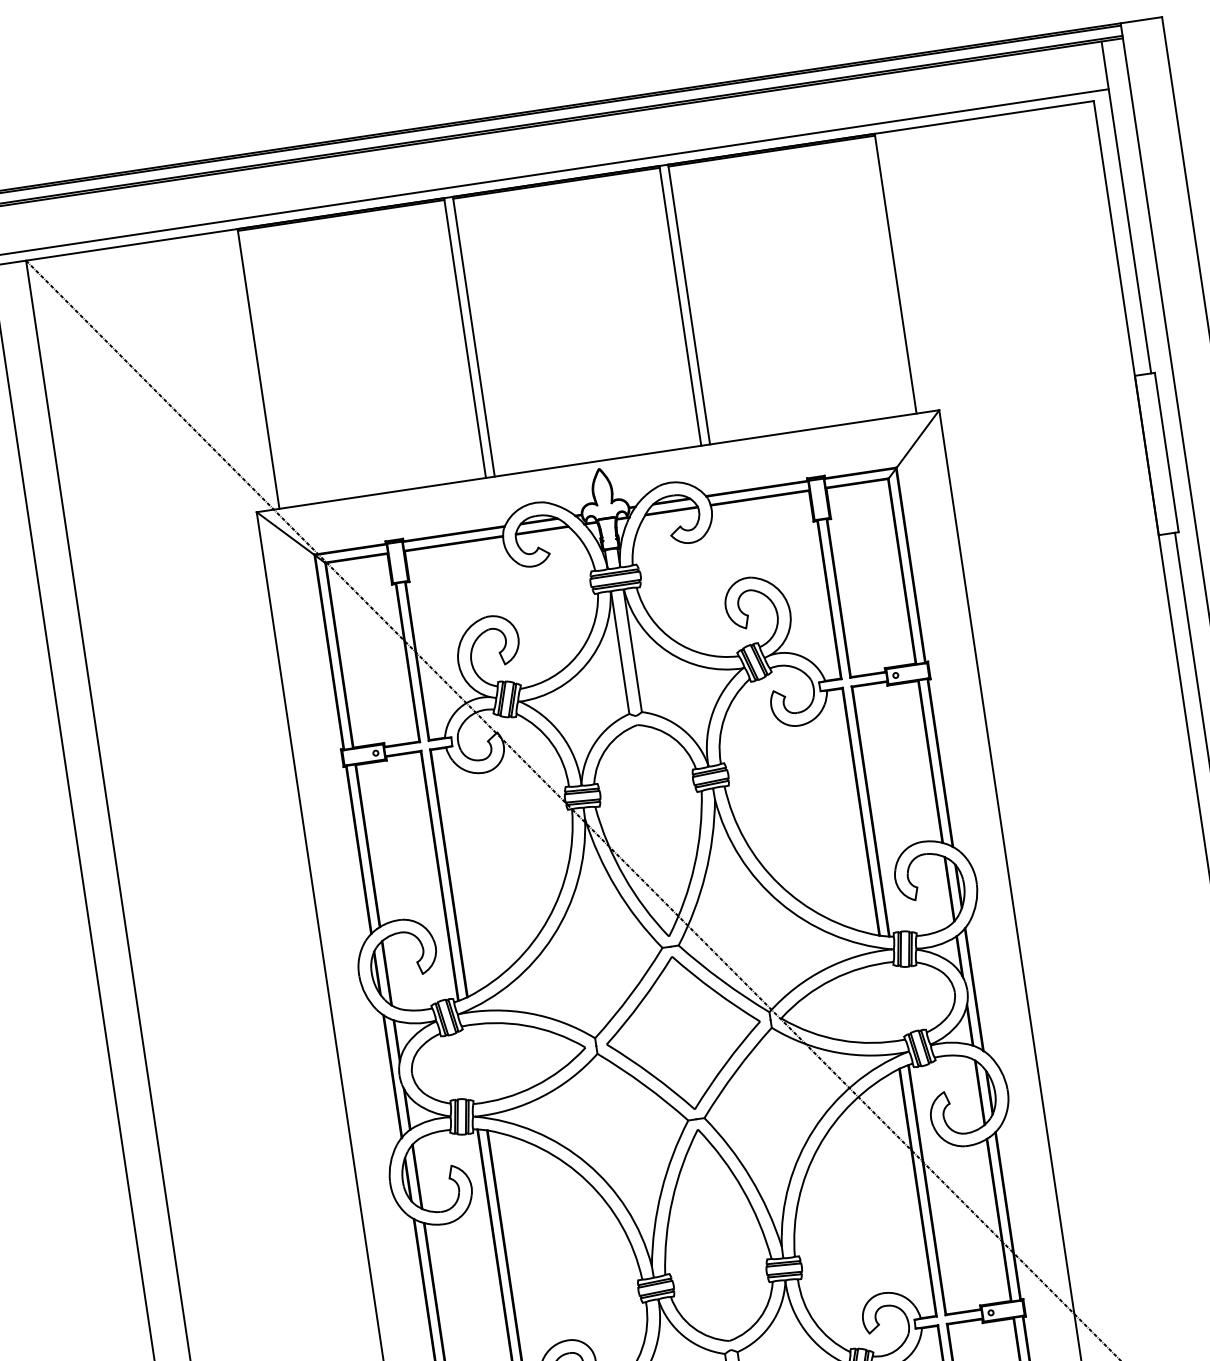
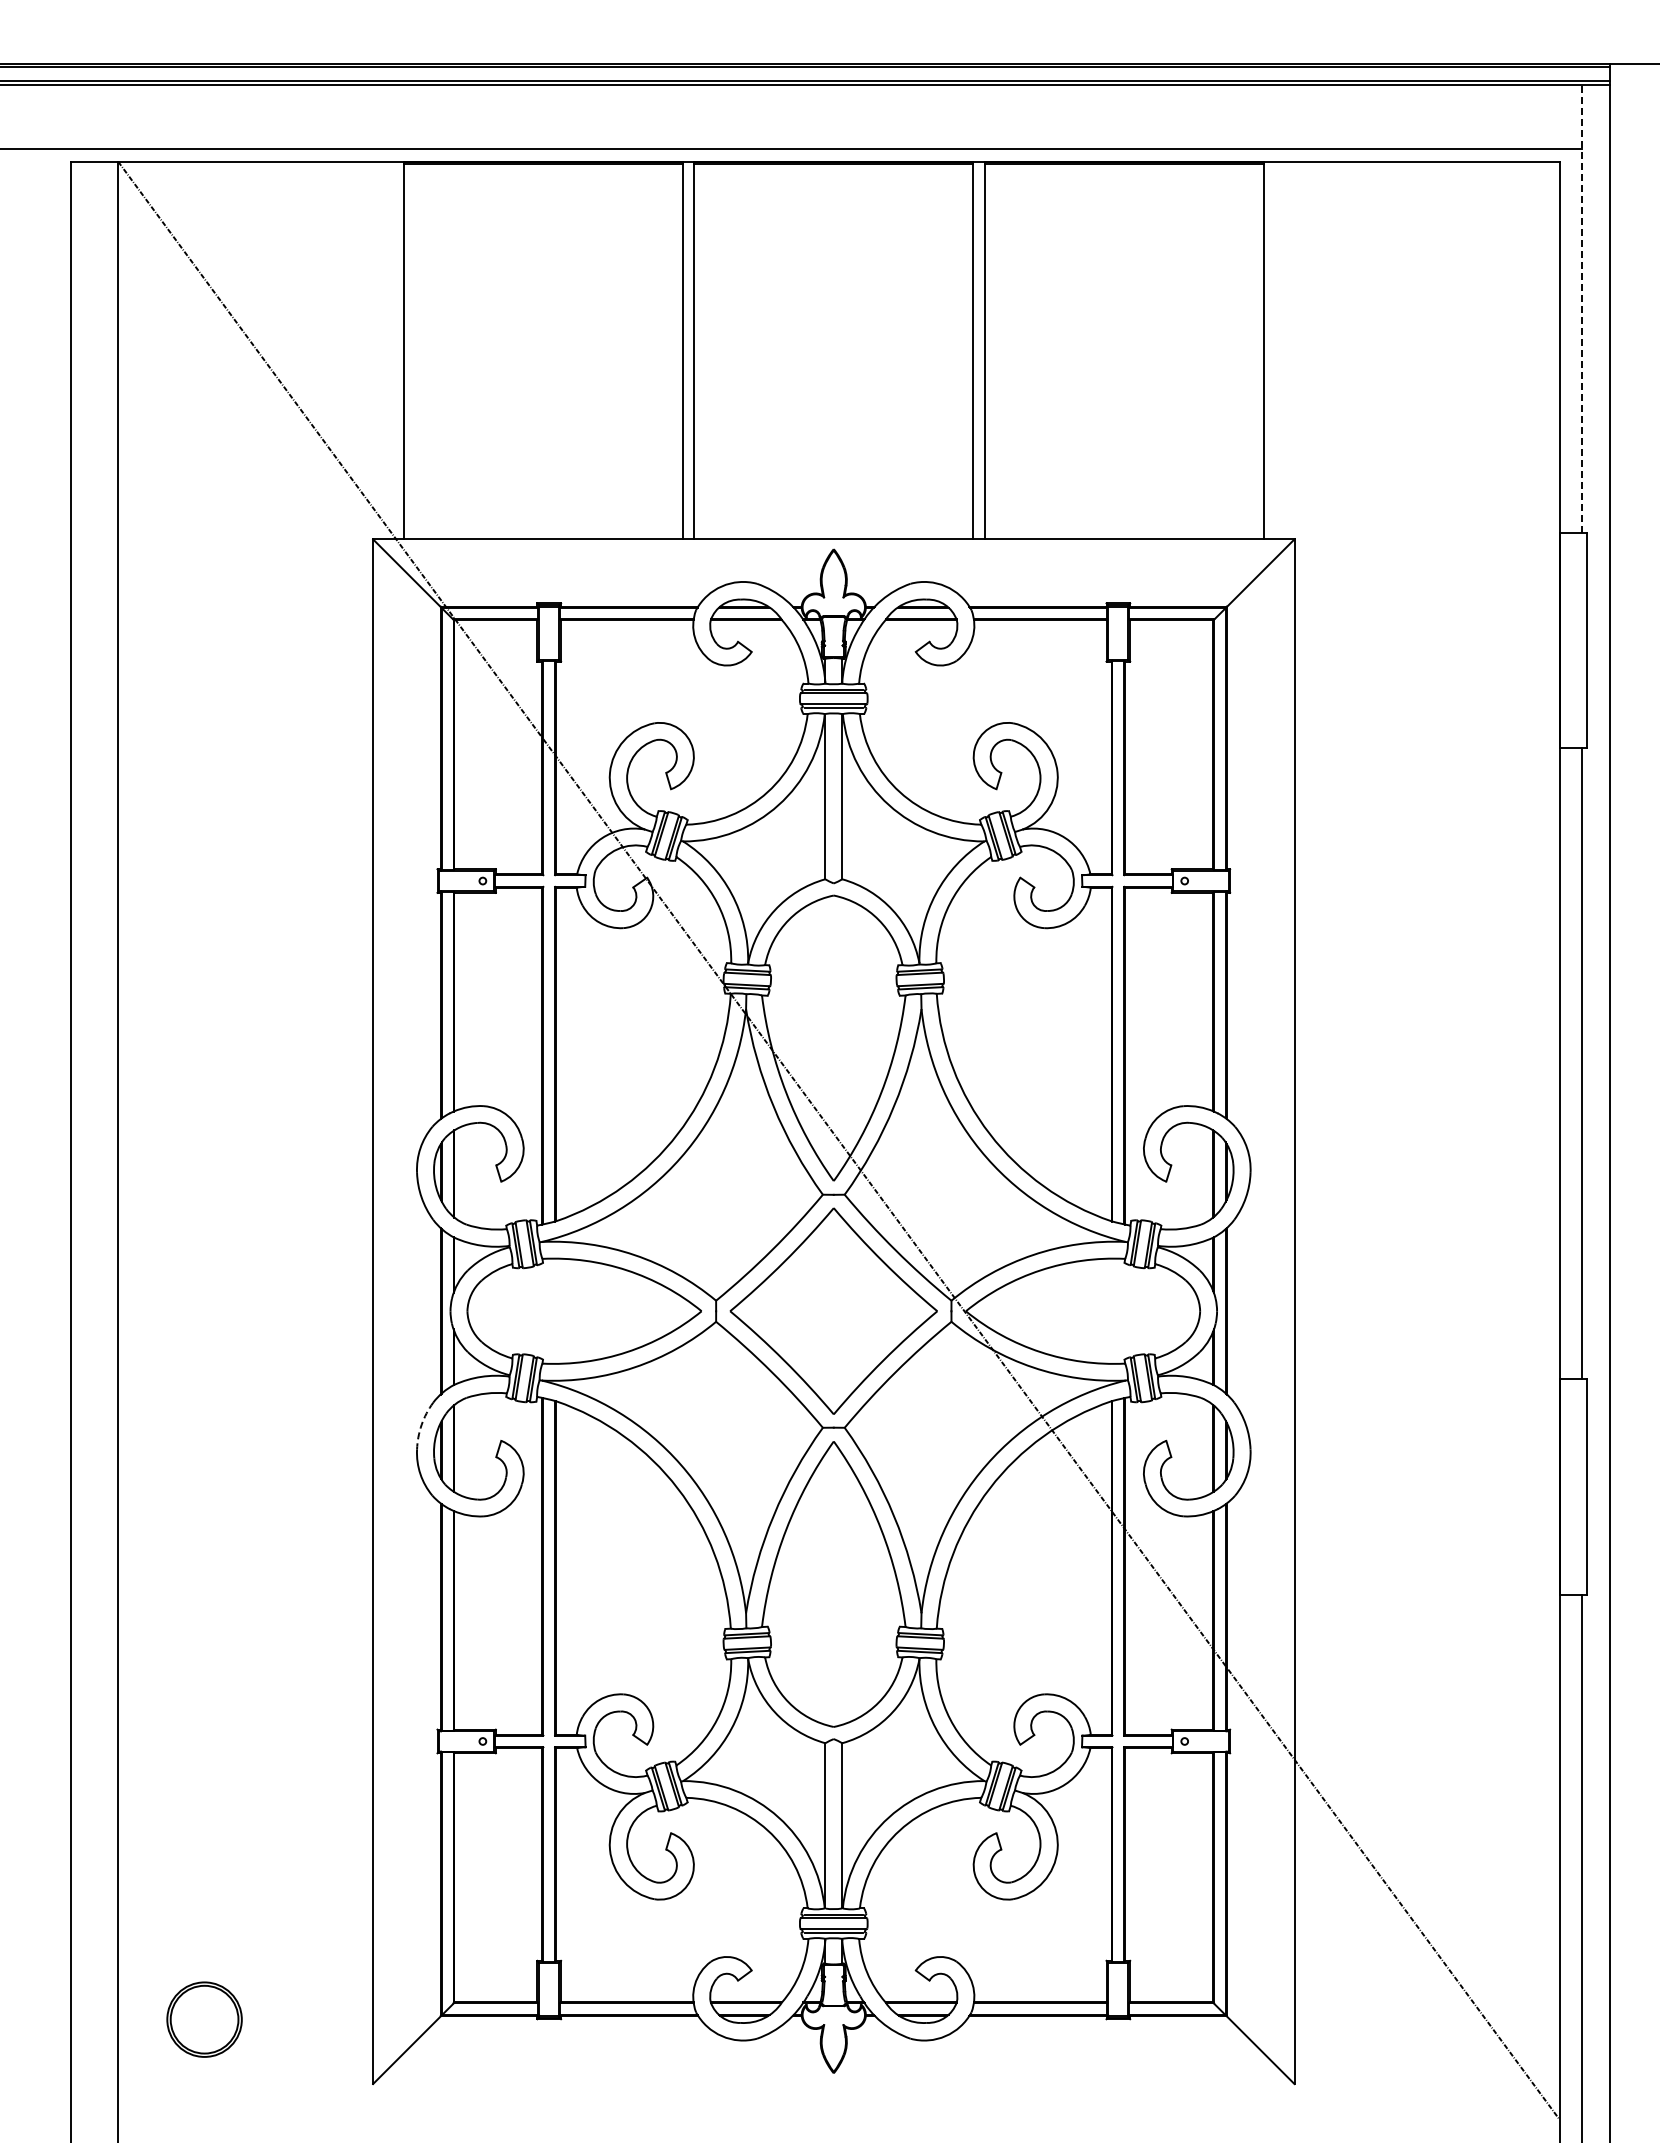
line: (1126, 207) -> (1581, 308), solid -> dashed
arc: (390, 1162) -> (421, 1424), solid -> dashed

